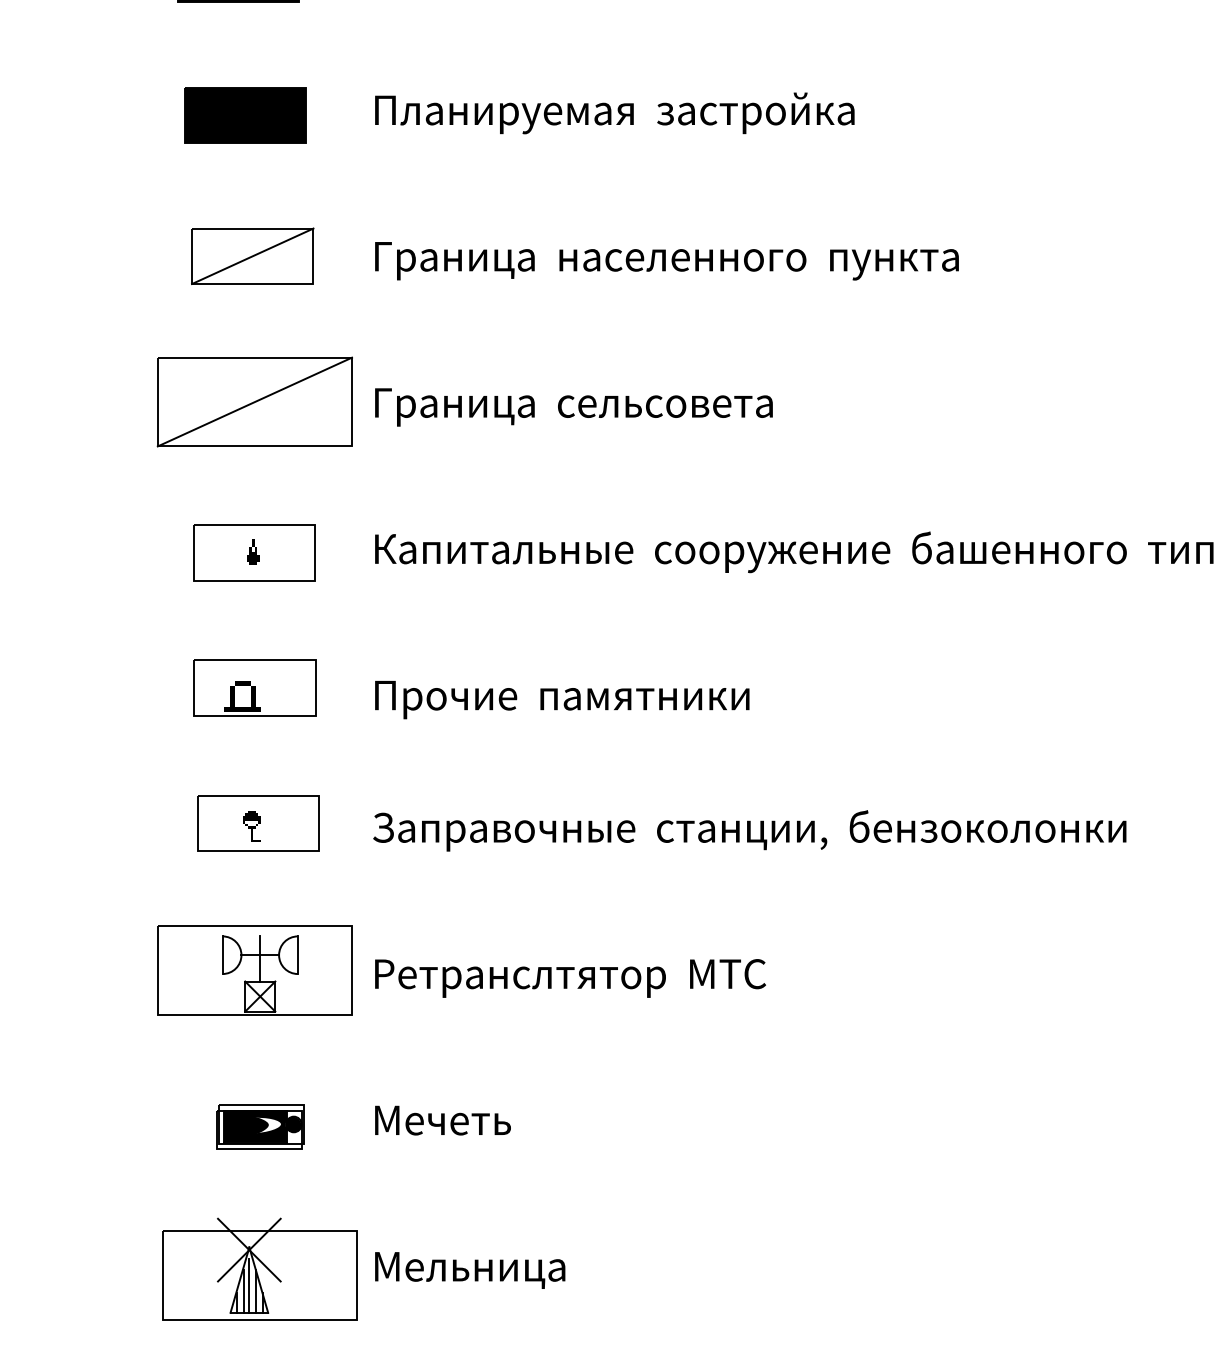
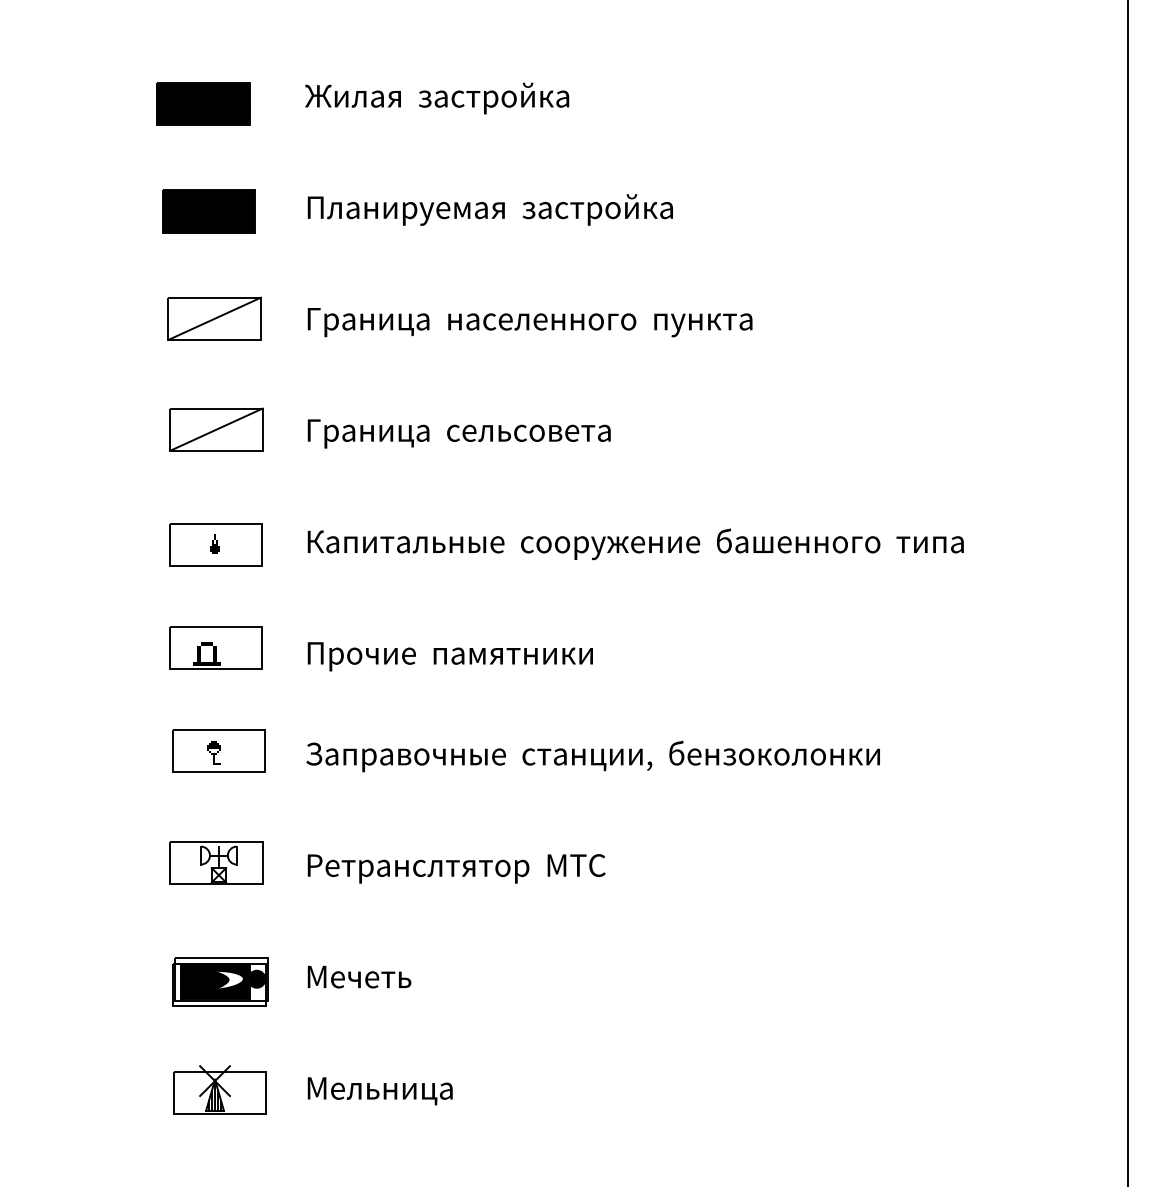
part: (255, 401) -> (216, 429), size x0.62
part: (255, 970) -> (216, 862), size x0.62
part: (260, 1126) -> (220, 981), size x1.43
part: (259, 1268) -> (219, 1089), size x0.62

